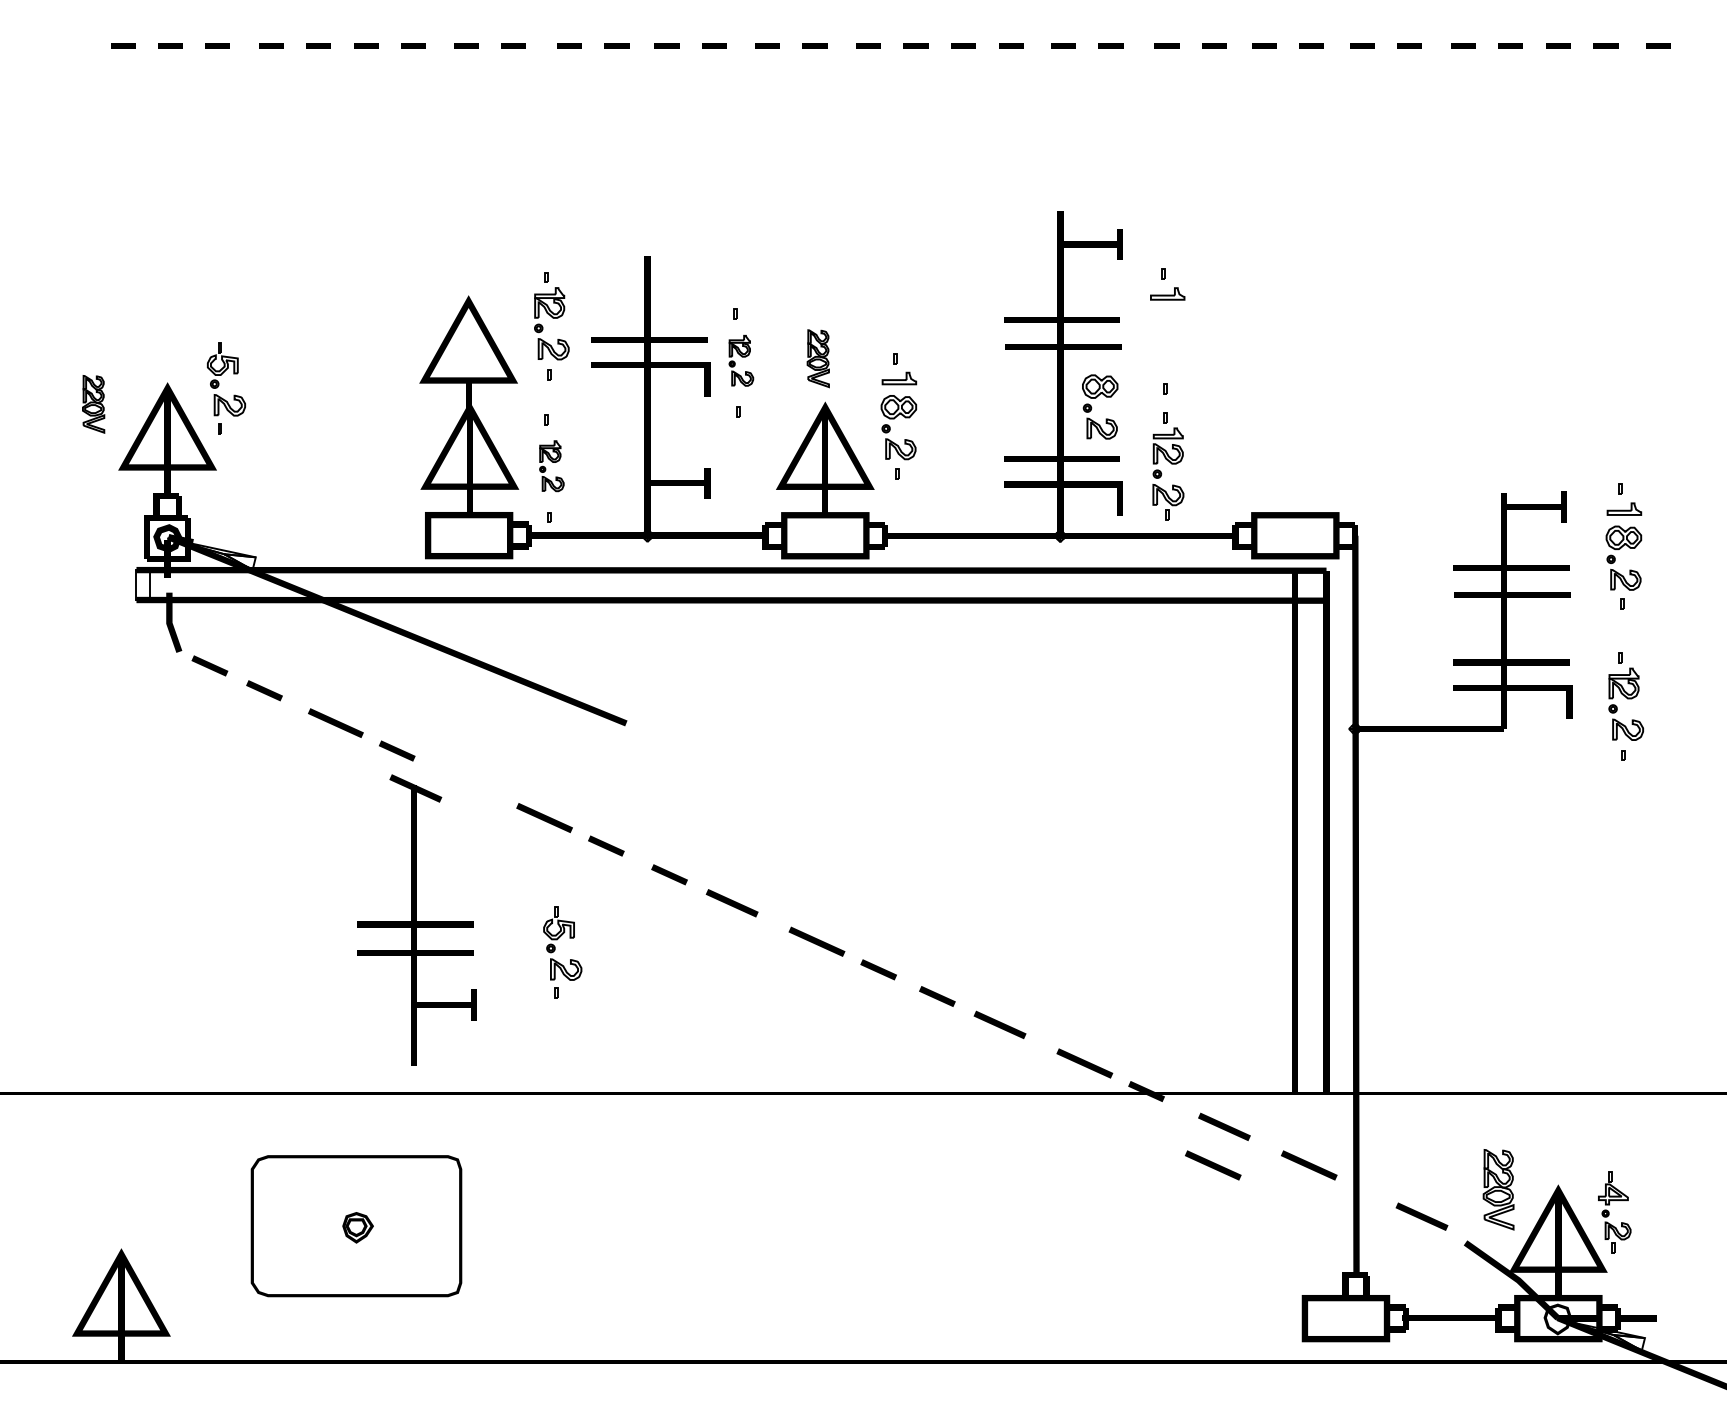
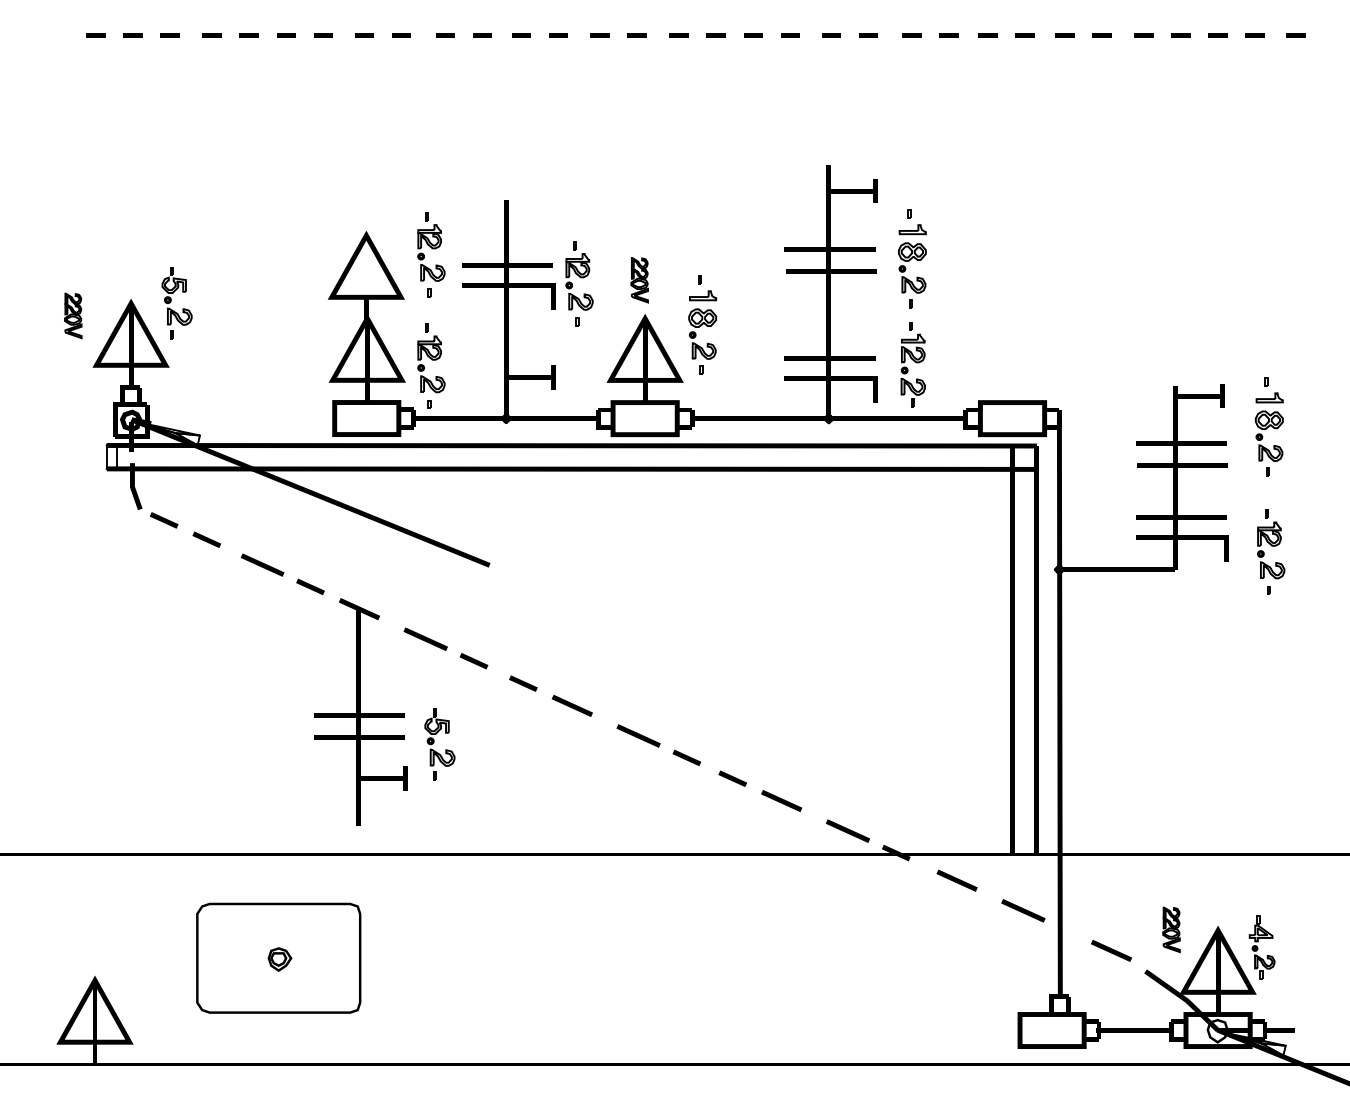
part: (741, 360) -> (579, 281), size x1.43
part: (1092, 407) -> (906, 268), moved
part: (551, 465) -> (431, 363), size x1.43
part: (416, 919) -> (360, 711), moved
line: (1213, 1165) -> (948, 910), removed
part: (1498, 1189) -> (1171, 929), size x0.71

